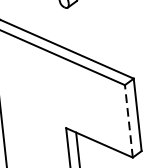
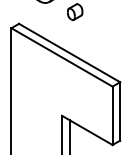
line: (128, 120) -> (112, 115), dashed -> solid

